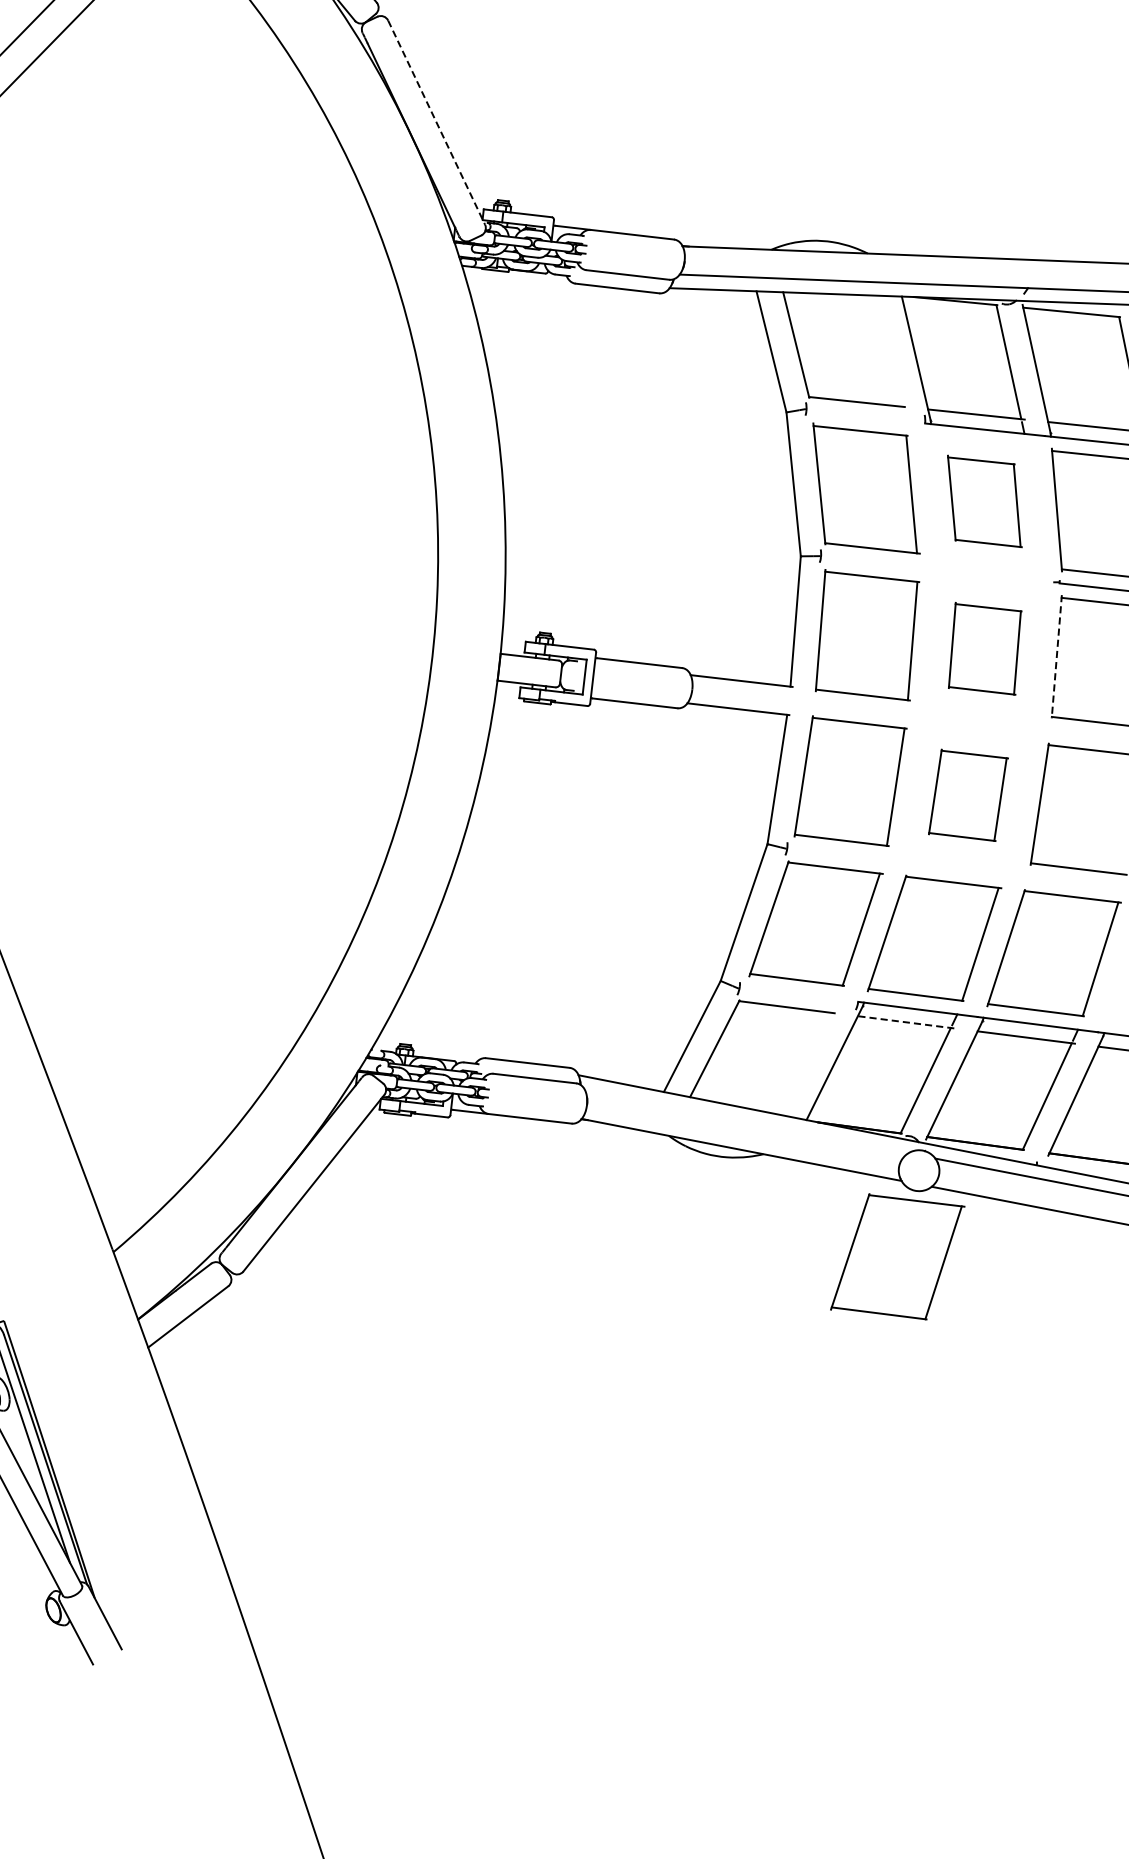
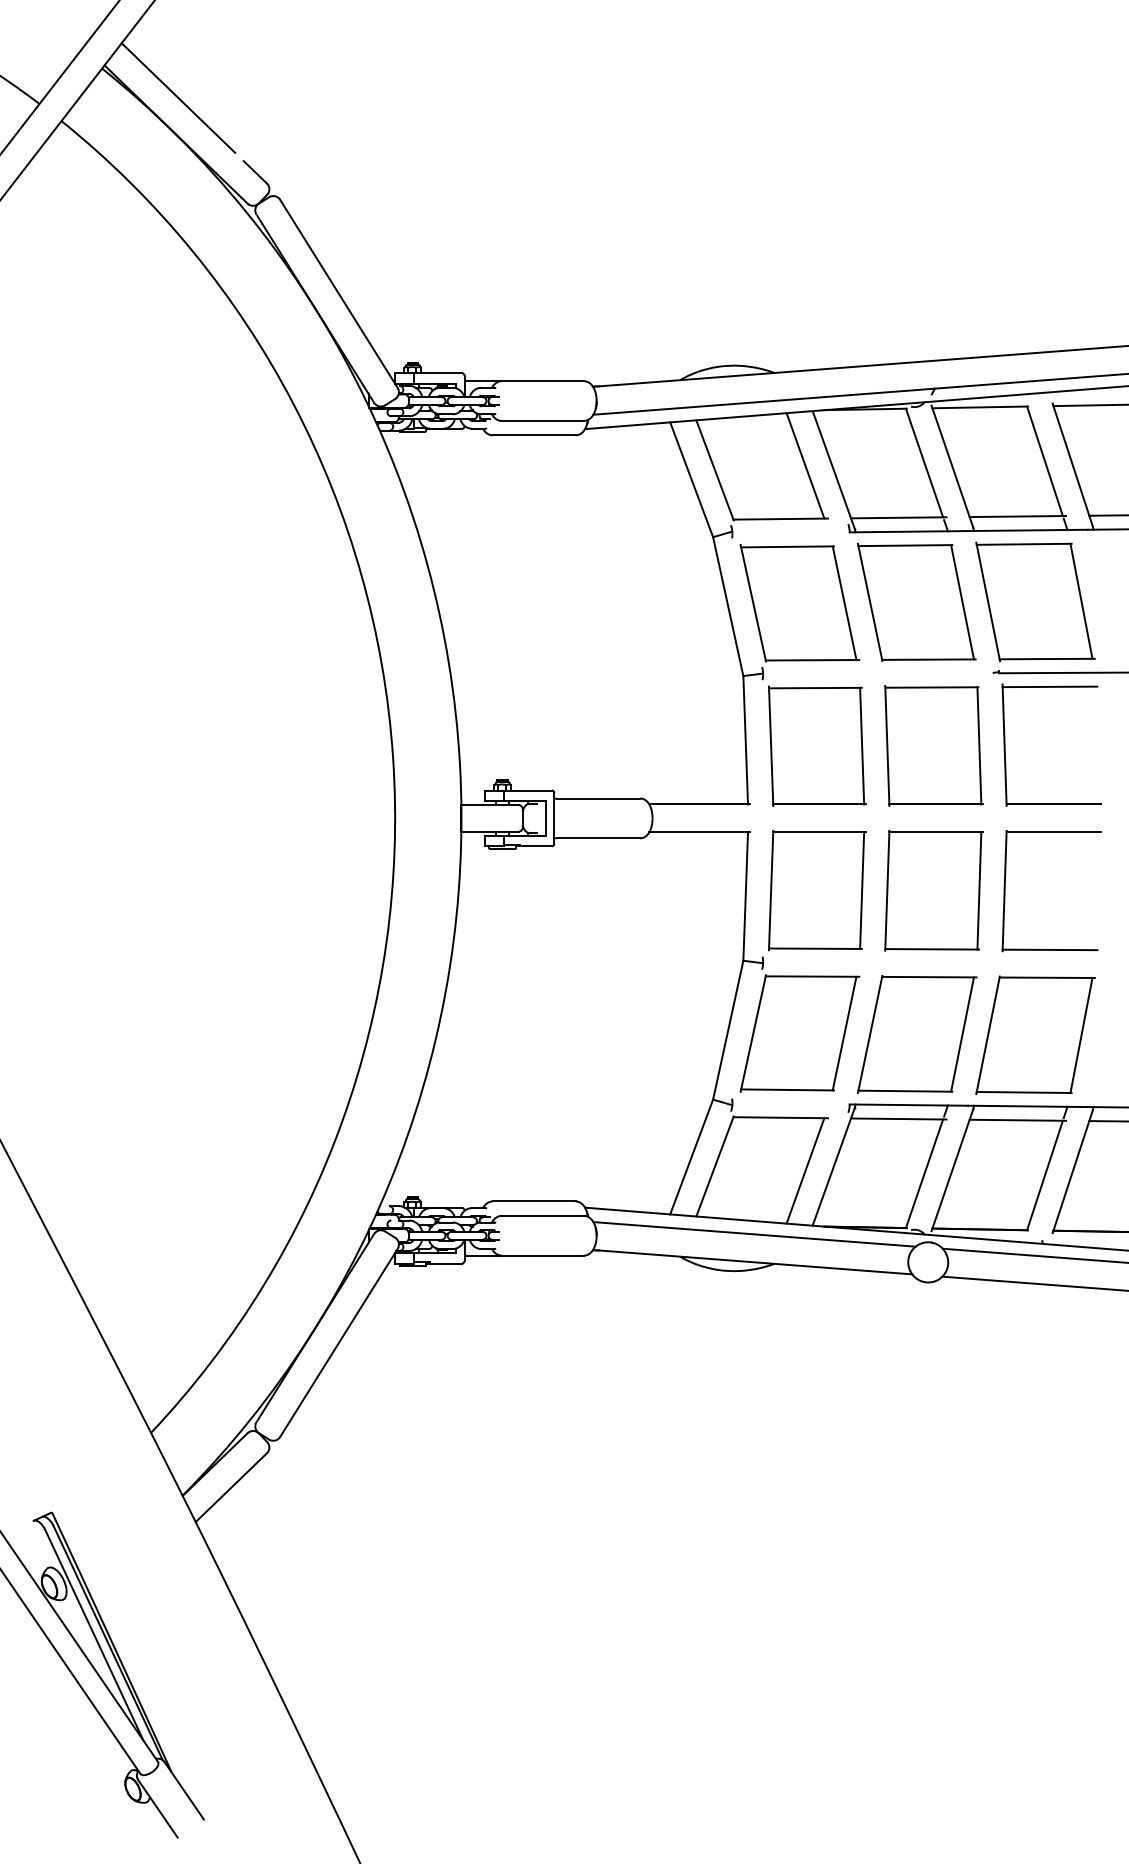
line: (437, 123) -> (339, 294), dashed -> solid
line: (888, 350) -> (805, 465), added
part: (984, 501) -> (916, 601), size x1.43
part: (984, 648) -> (933, 745), size x1.43
line: (1056, 657) -> (1004, 745), dashed -> solid
part: (967, 795) -> (933, 890), size x1.43
line: (905, 1022) -> (898, 1119), dashed -> solid
line: (805, 1063) -> (805, 1170), added
line: (746, 1122) -> (754, 1234), added
part: (898, 1257) -> (917, 1349), removed

